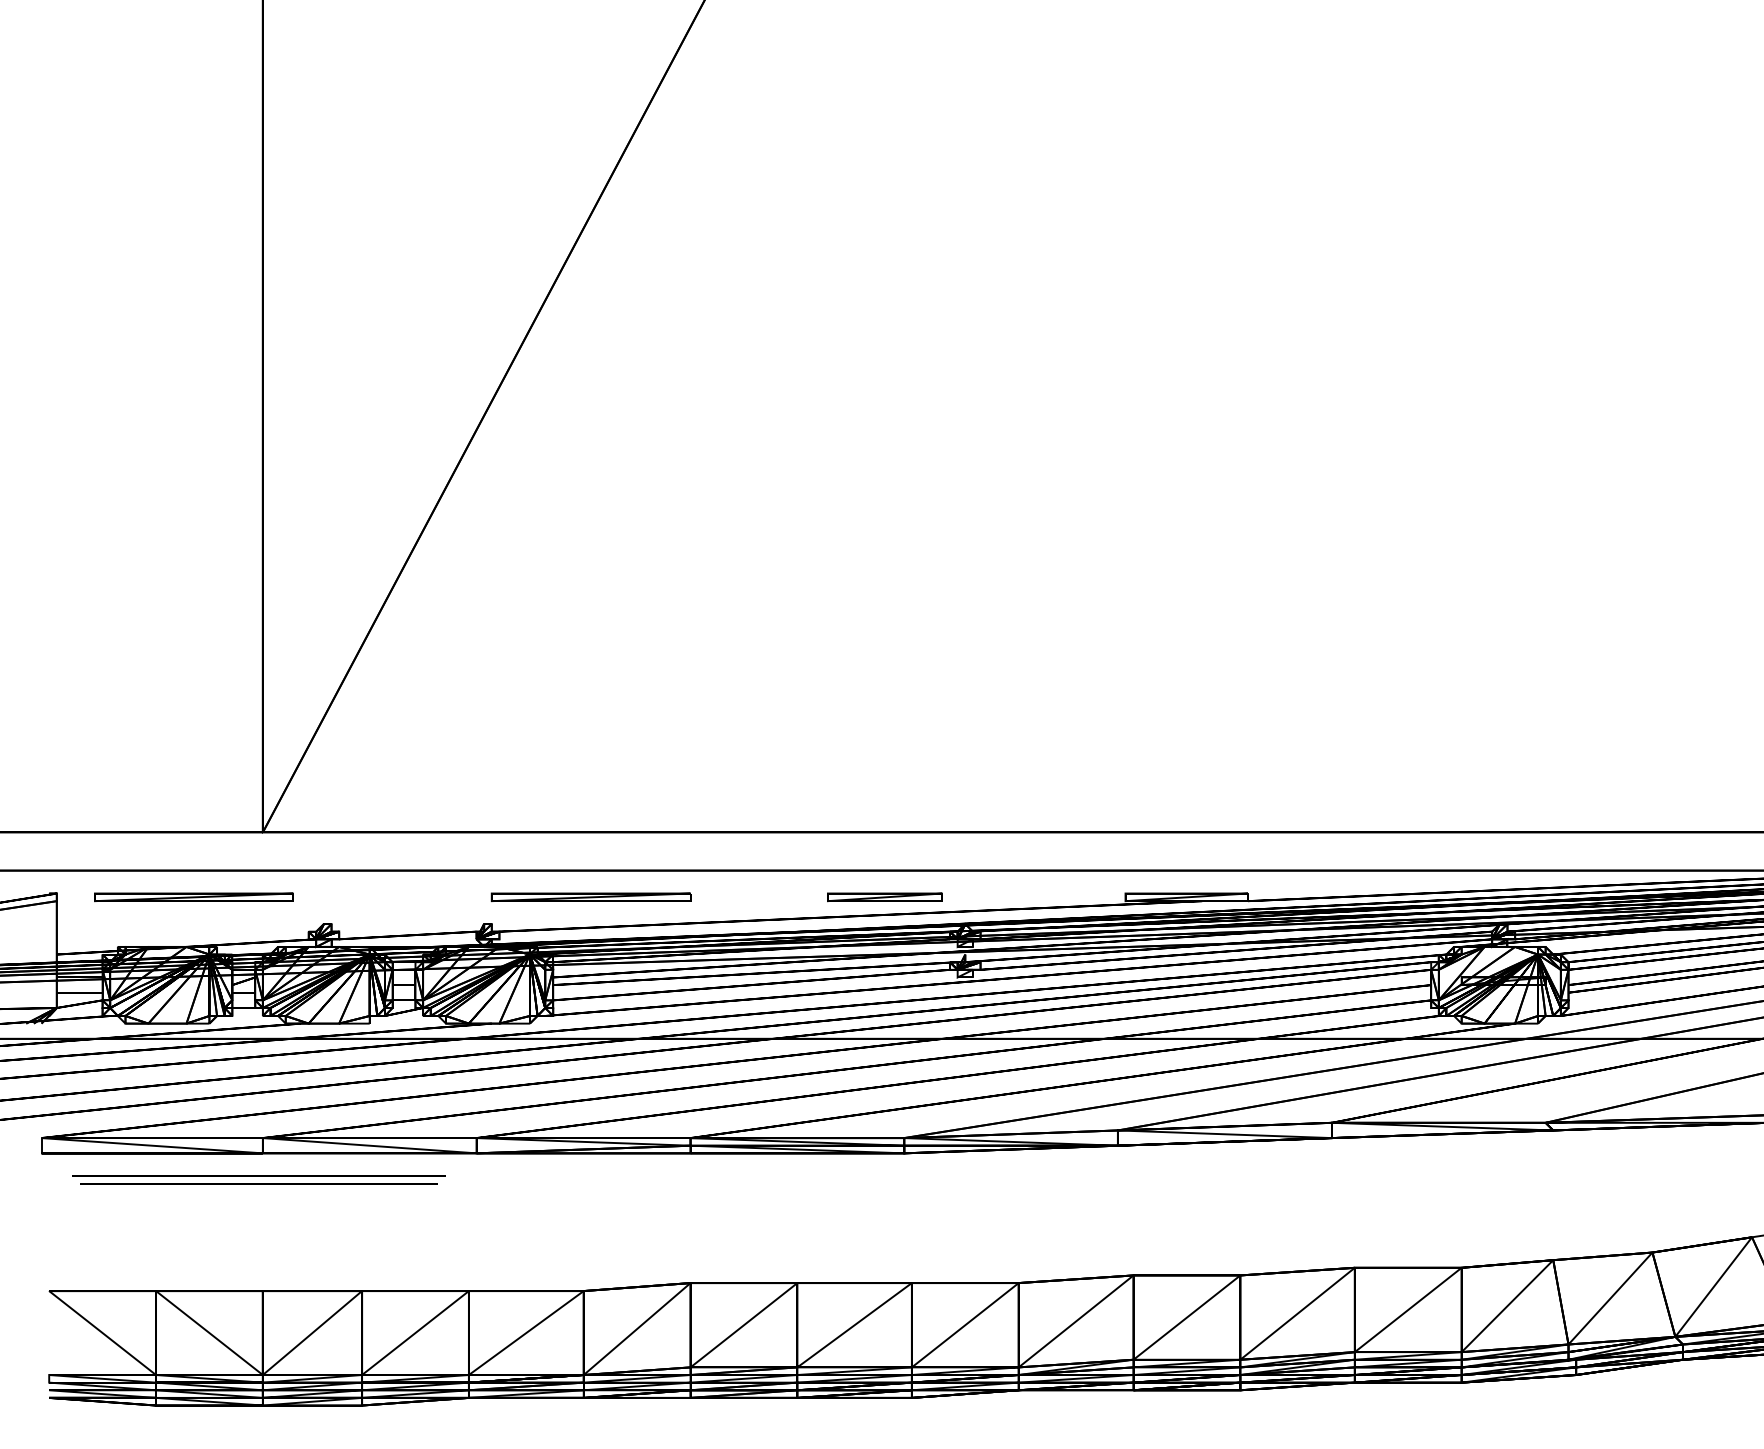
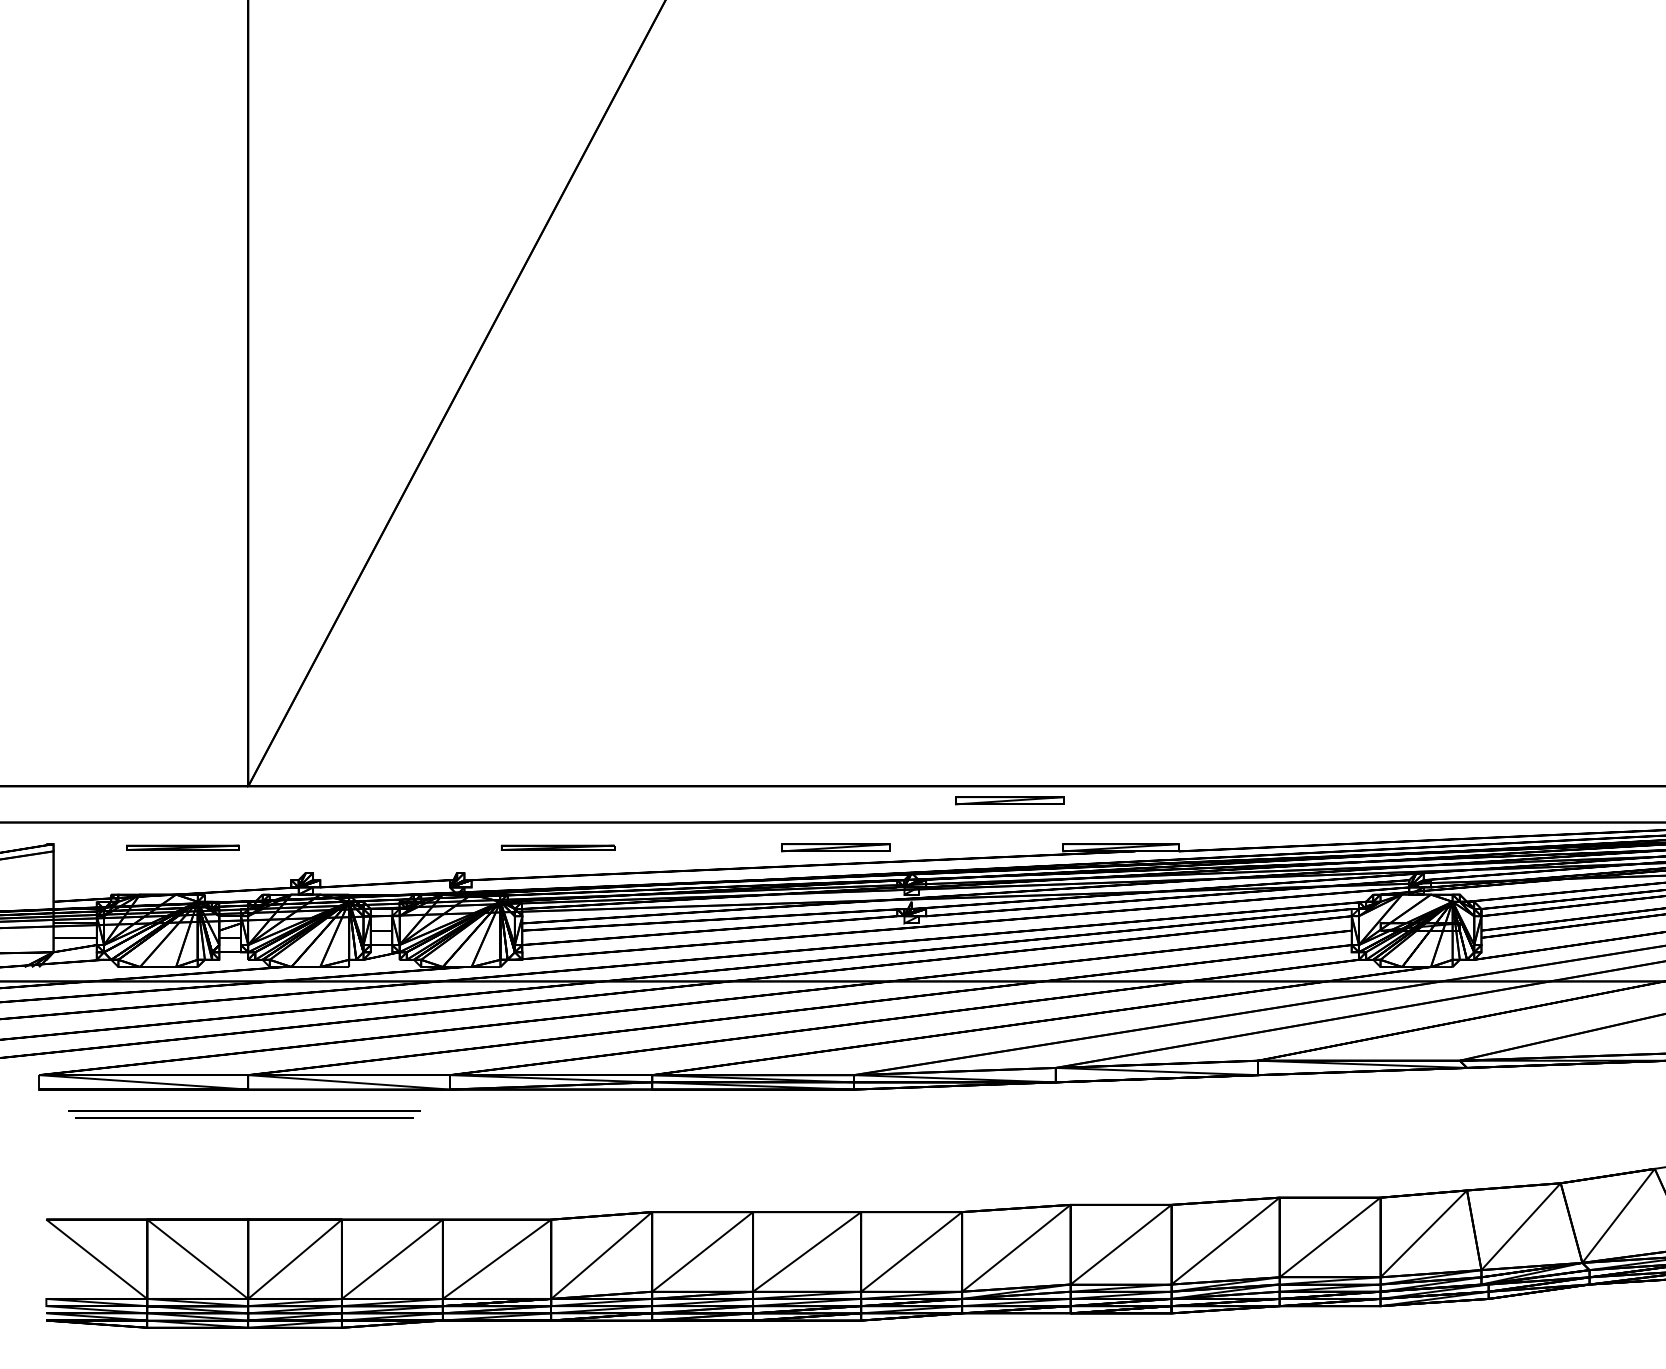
part: (1068, 847) -> (1009, 800), added
part: (193, 897) -> (182, 847), size x0.6
part: (590, 897) -> (557, 847), size x0.6

